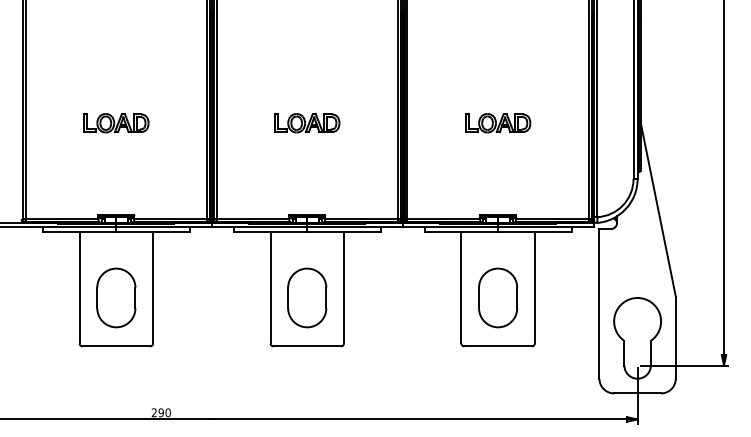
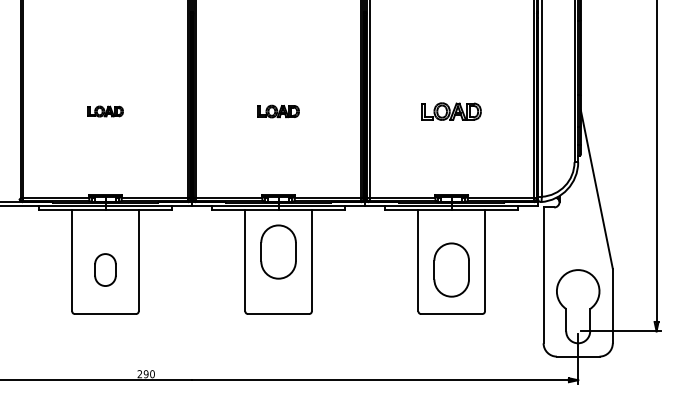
part: (116, 123) -> (105, 111), size x0.6
part: (307, 123) -> (278, 111), size x0.7
part: (116, 297) -> (105, 269), size x0.6
part: (307, 297) -> (278, 251), moved

